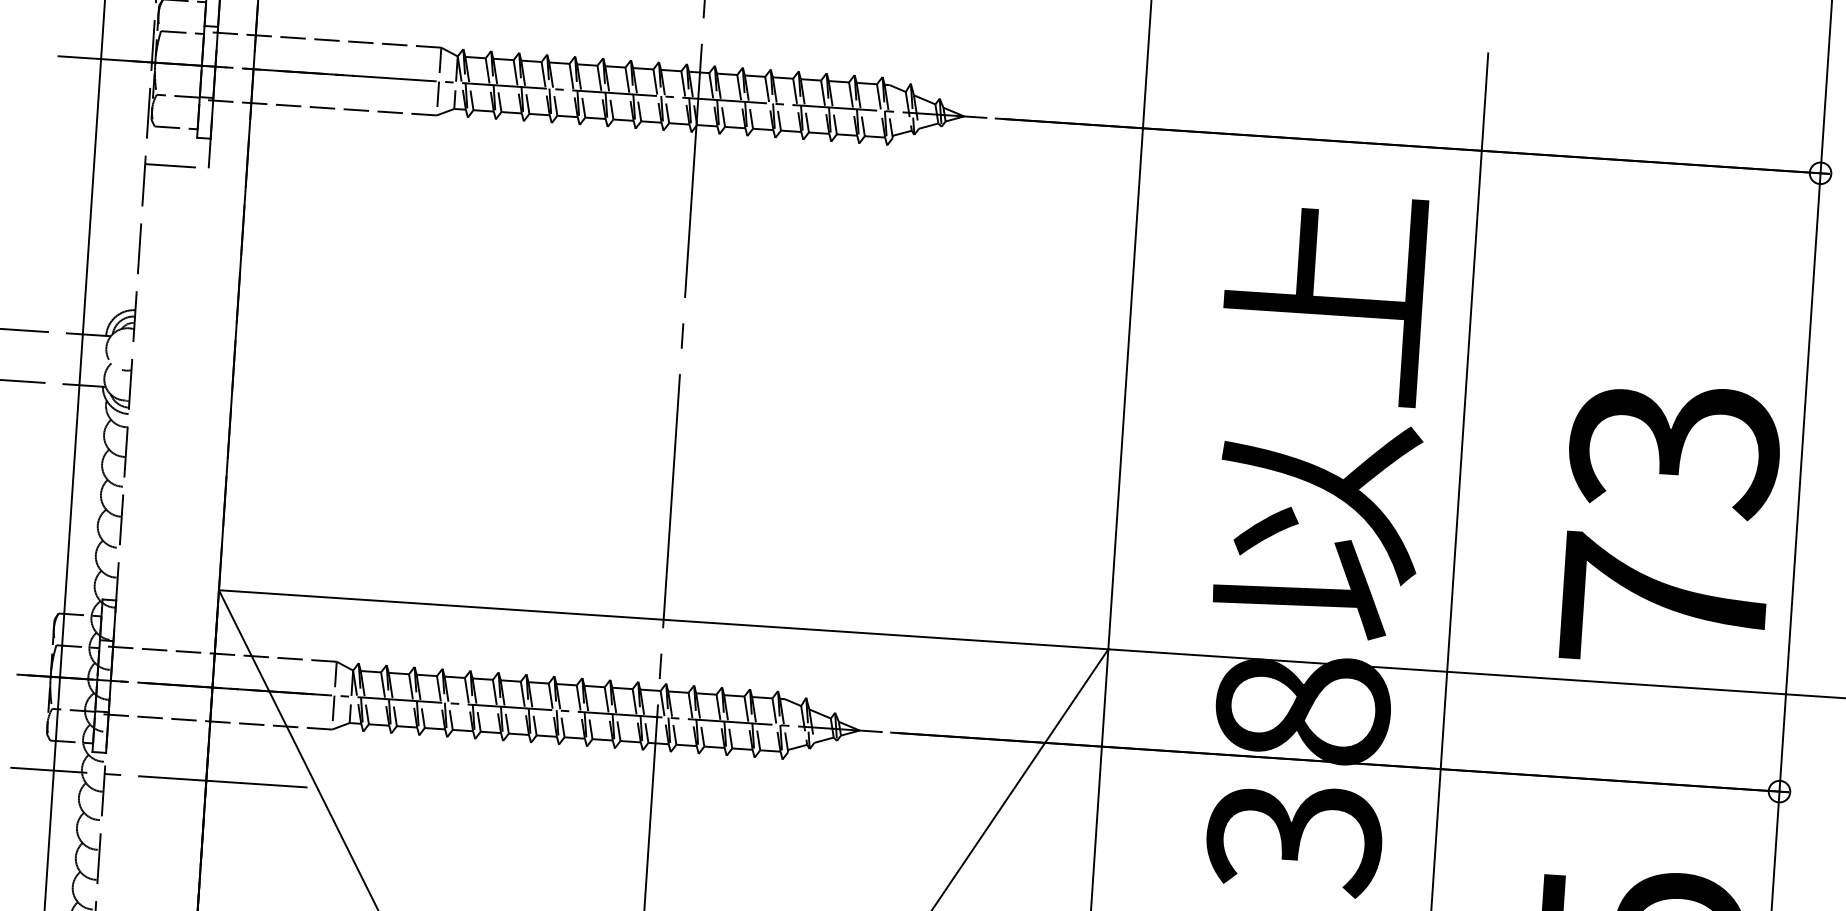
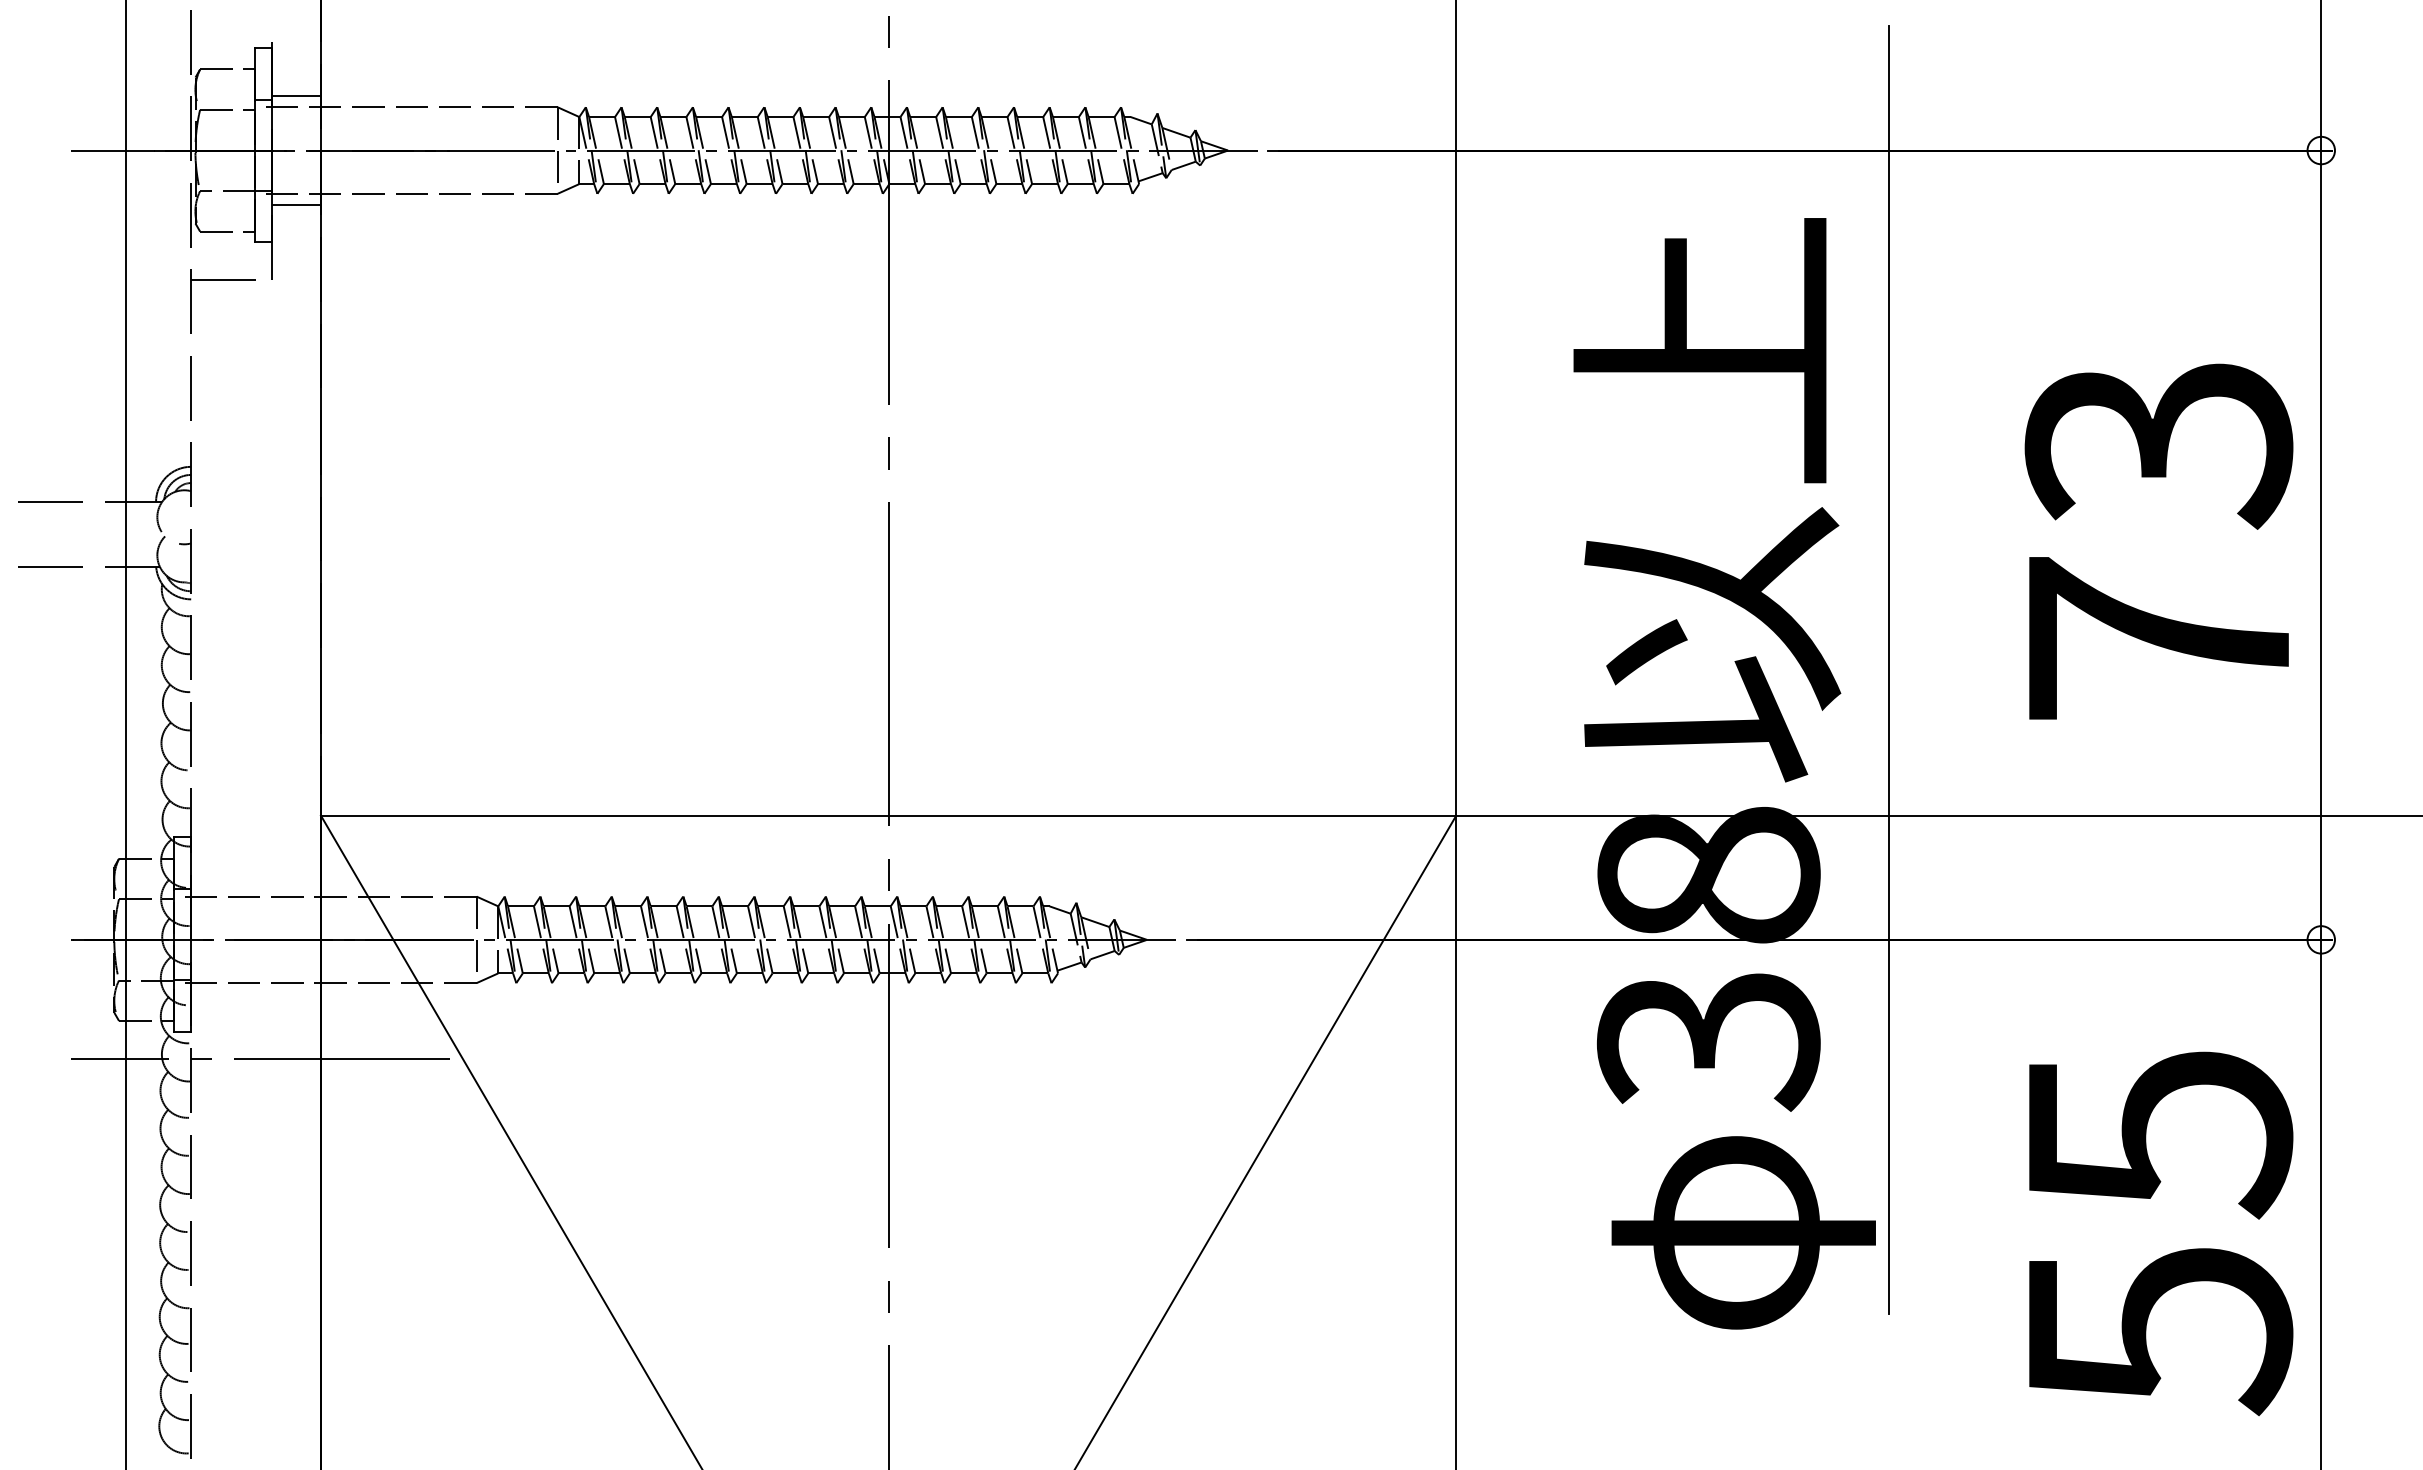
line: (237, 25) -> (296, 96), added
line: (231, 110) -> (296, 204), added
text: (1669, 525) -> (2158, 541), moved

